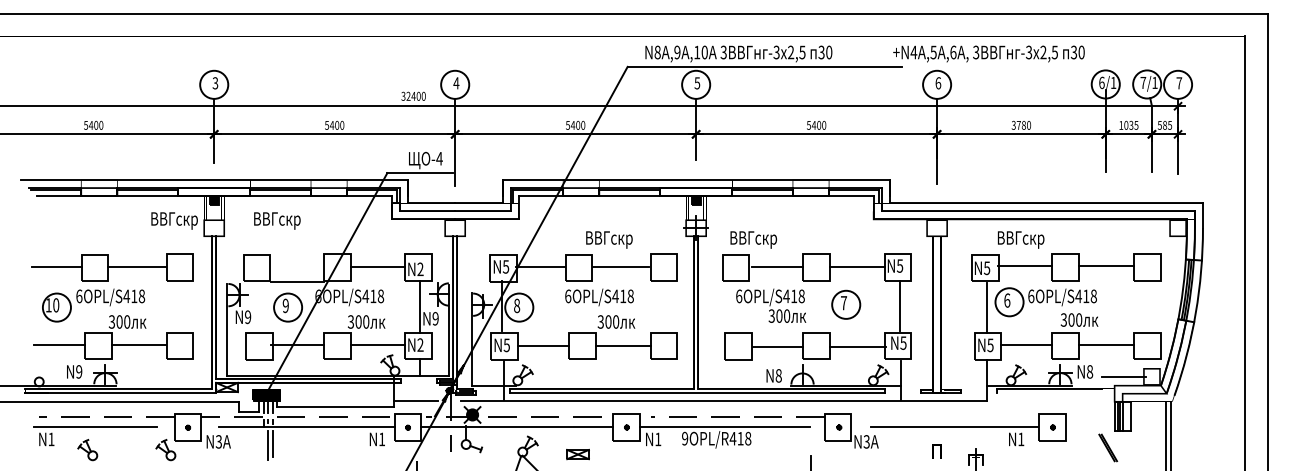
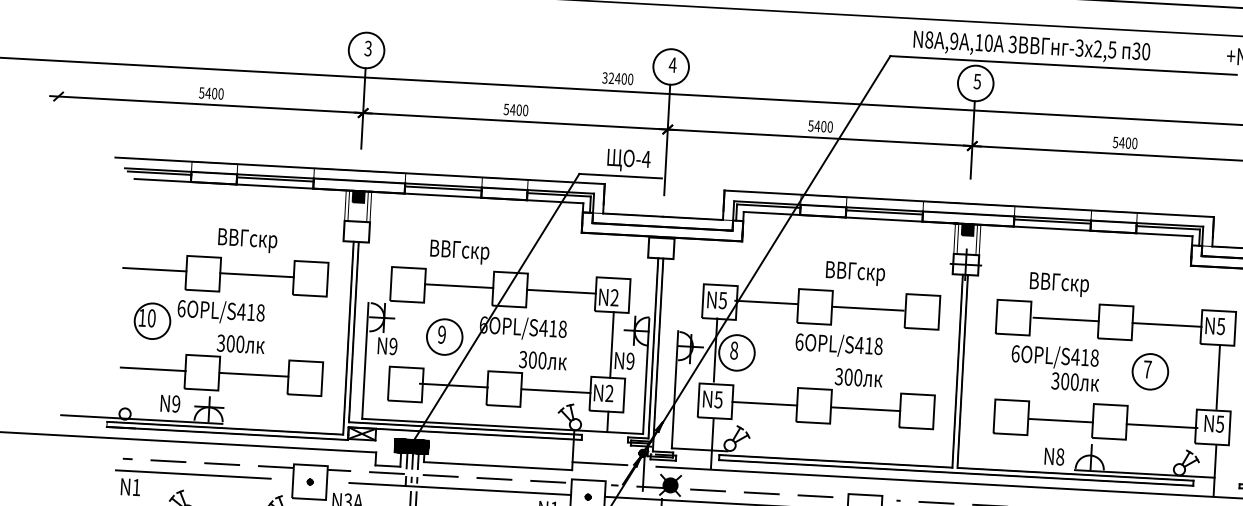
text: (174, 220) -> (247, 240), moved
text: (277, 220) -> (460, 251), moved
text: (753, 239) -> (1059, 284), moved
line: (297, 281) -> (459, 285), moved

